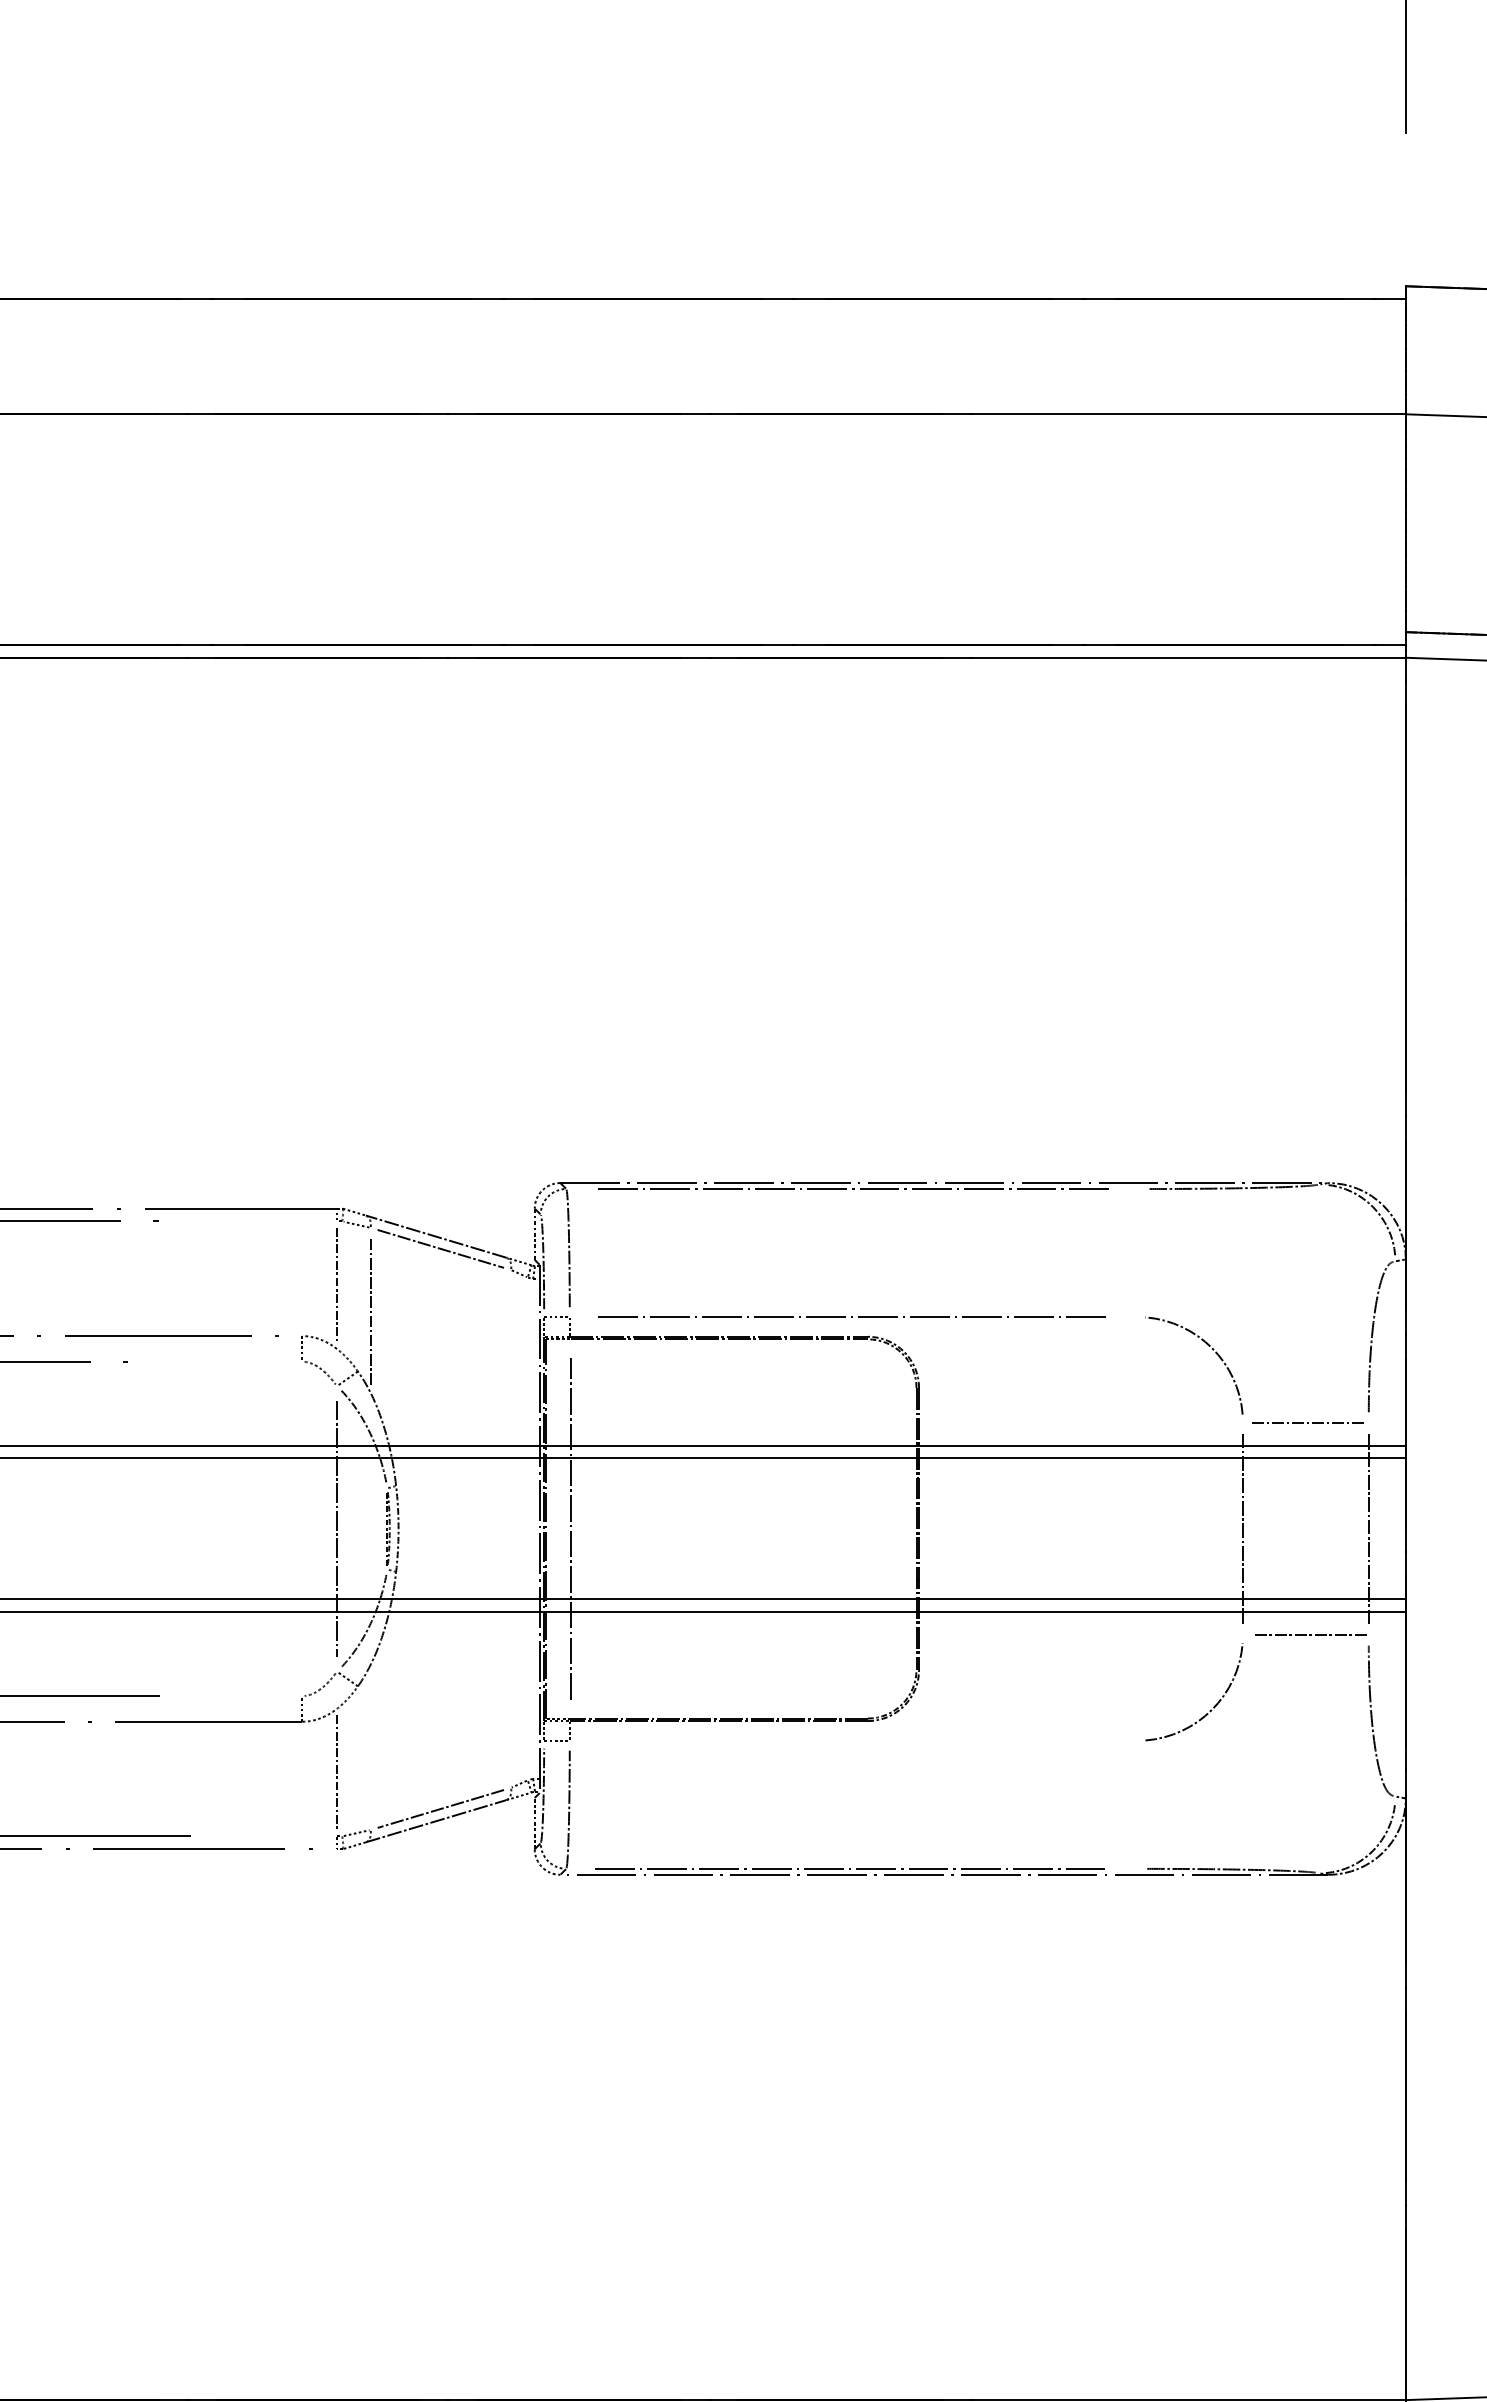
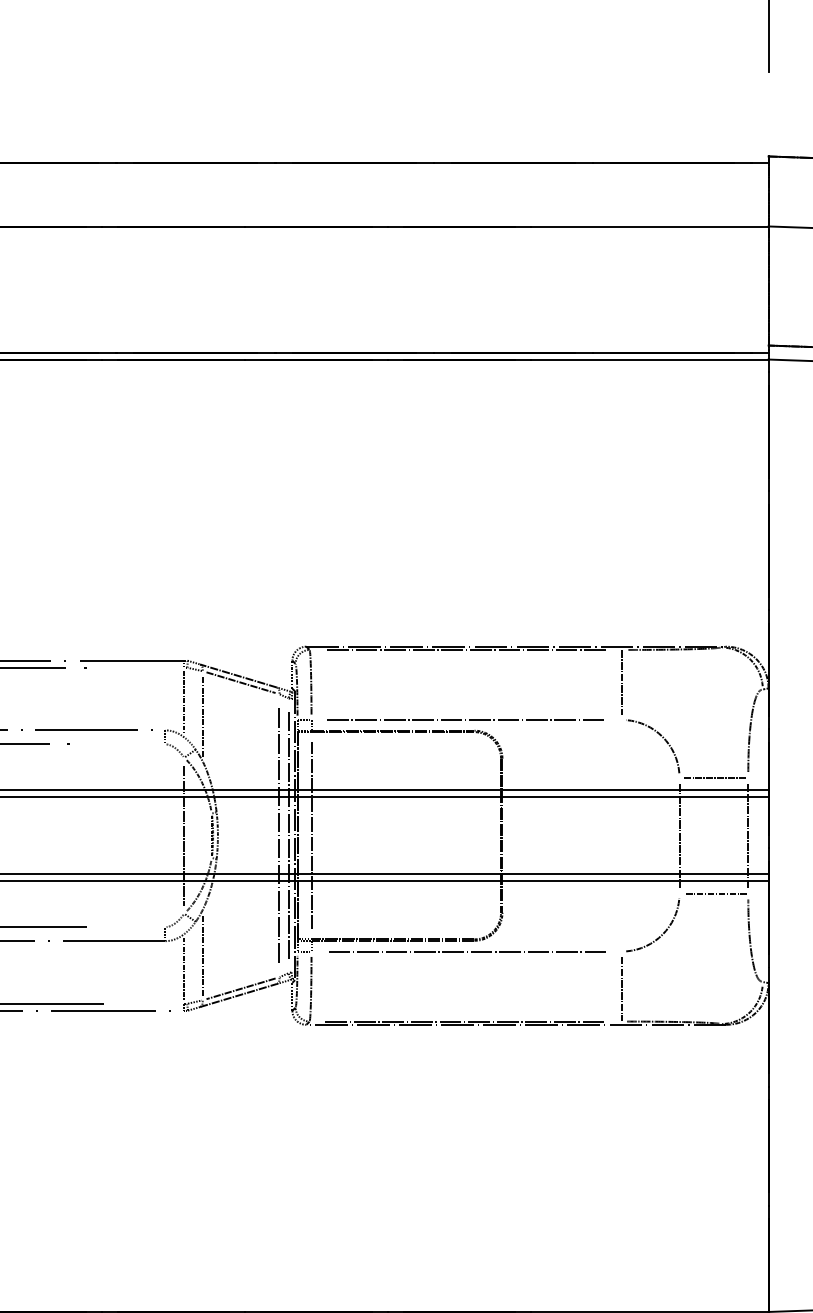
line: (1136, 1248) -> (621, 682), added
line: (511, 1528) -> (279, 835), added
line: (527, 1528) -> (288, 835), added
line: (853, 1740) -> (466, 951), added
line: (370, 1746) -> (202, 954), added
line: (1136, 1808) -> (621, 988), added

